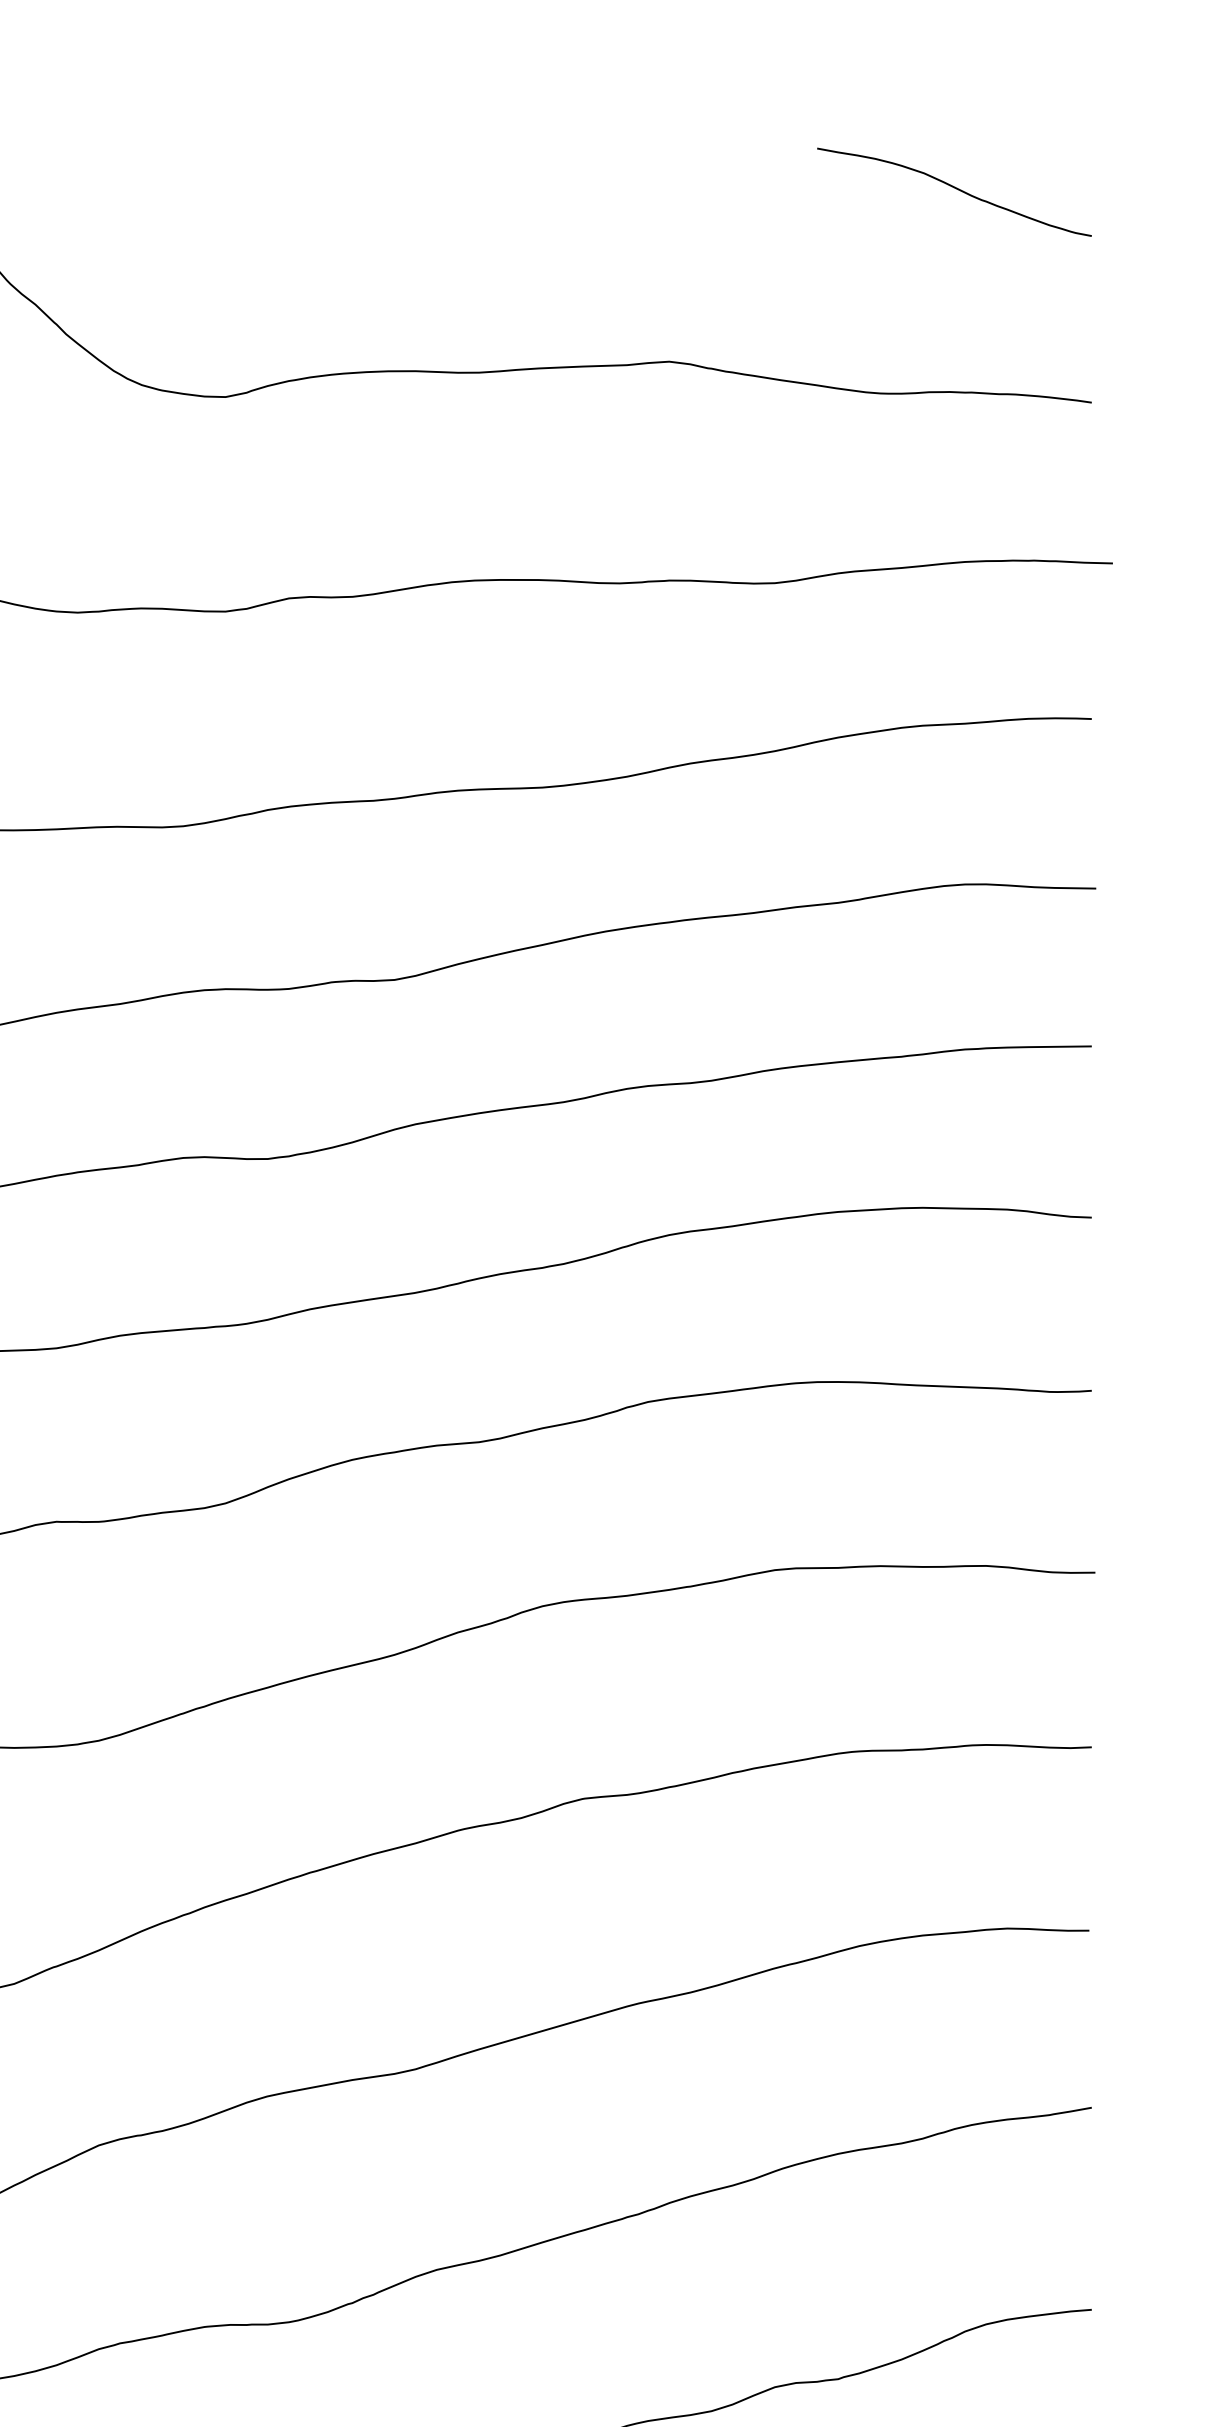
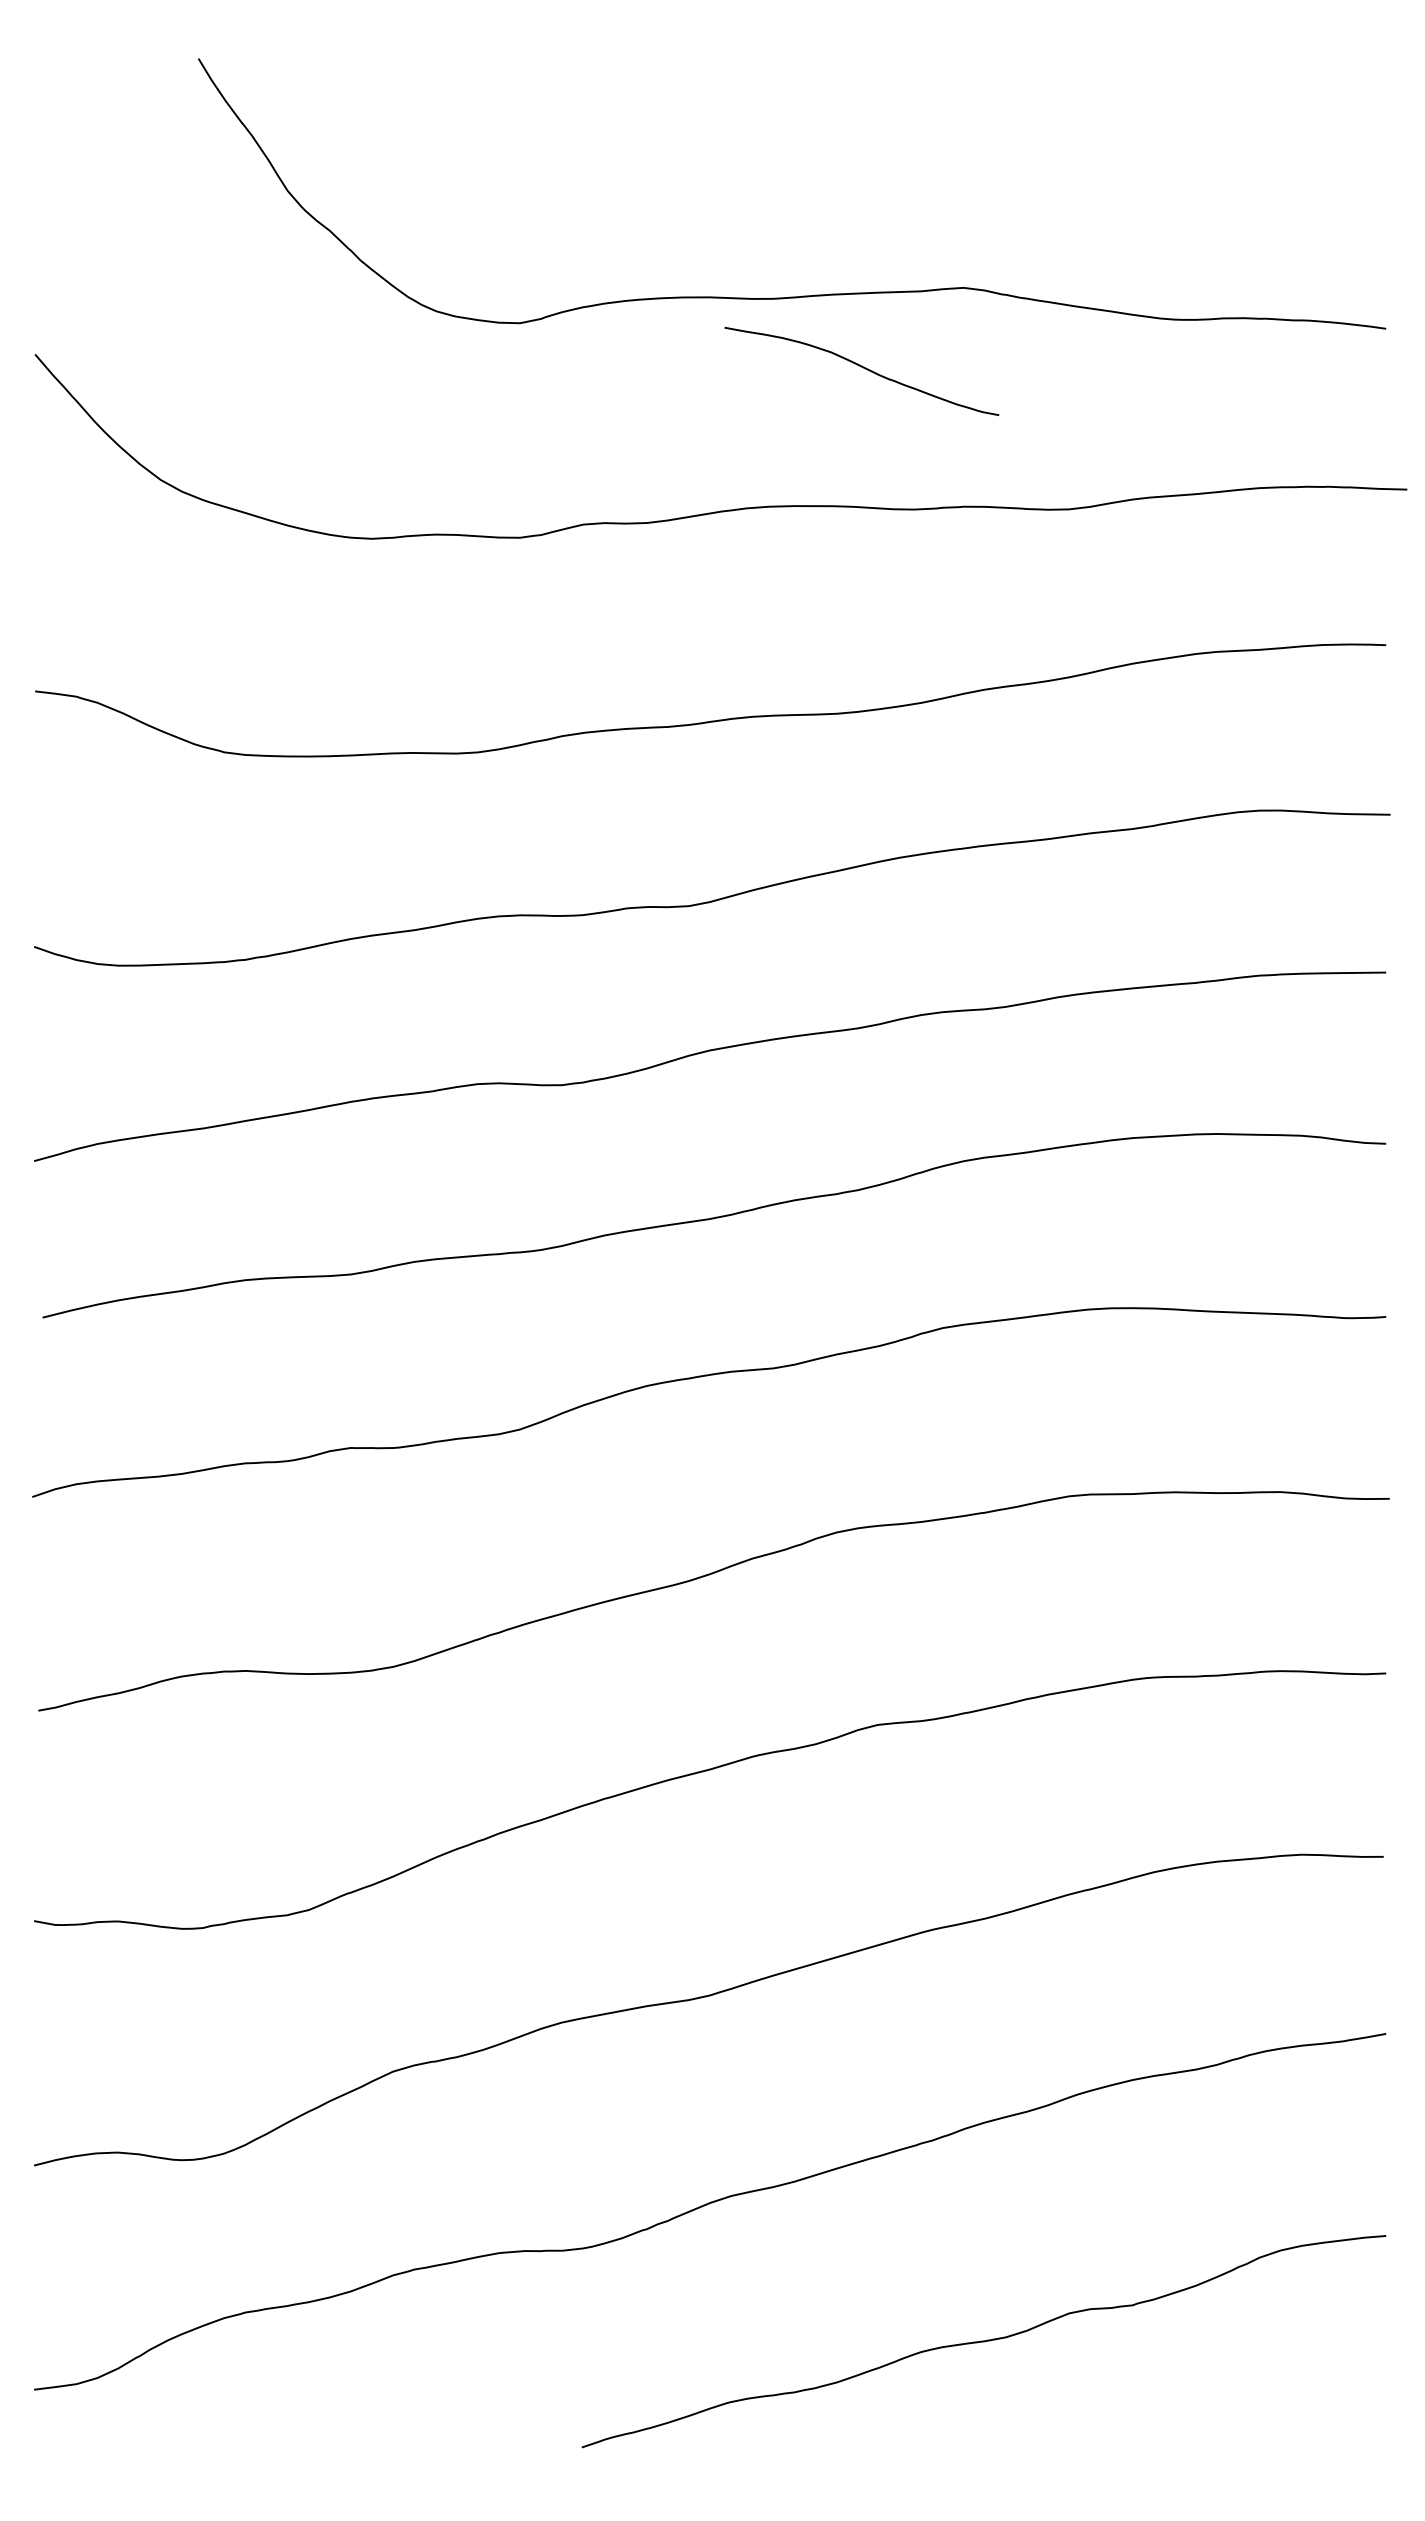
curve: (956, 189) -> (863, 368), moved

